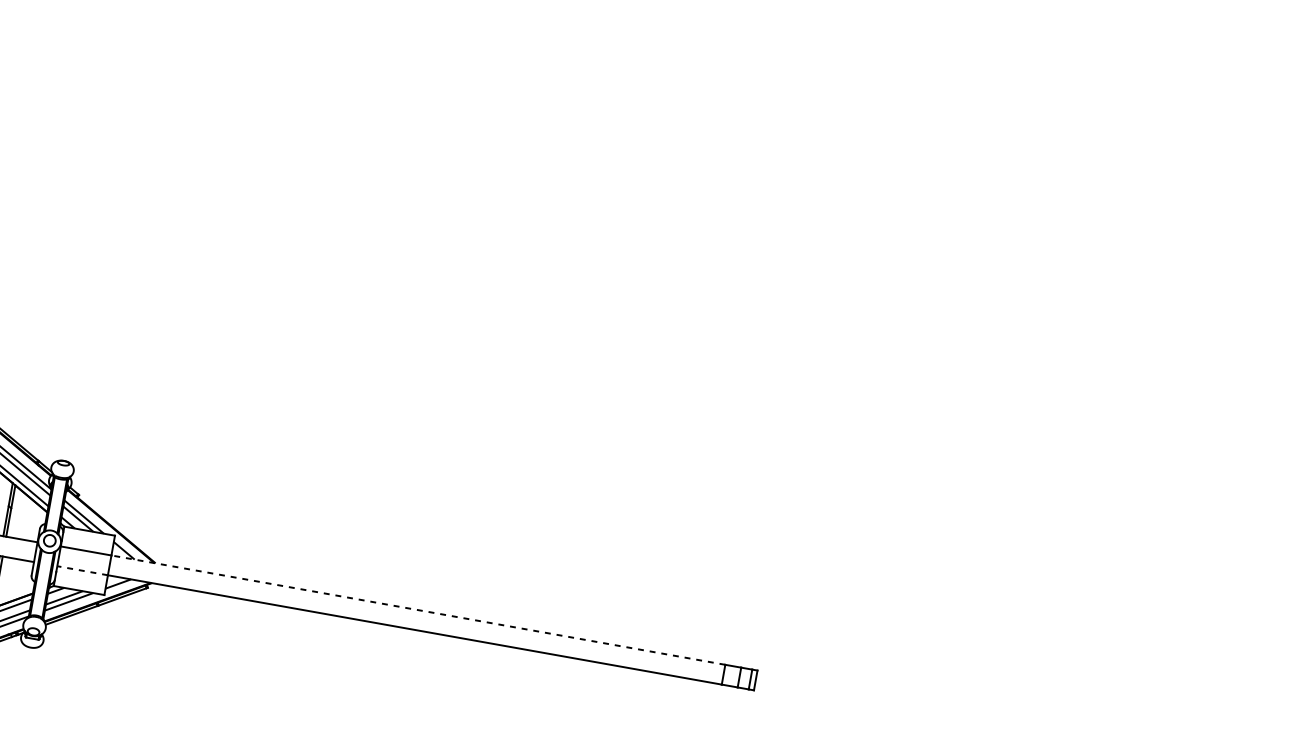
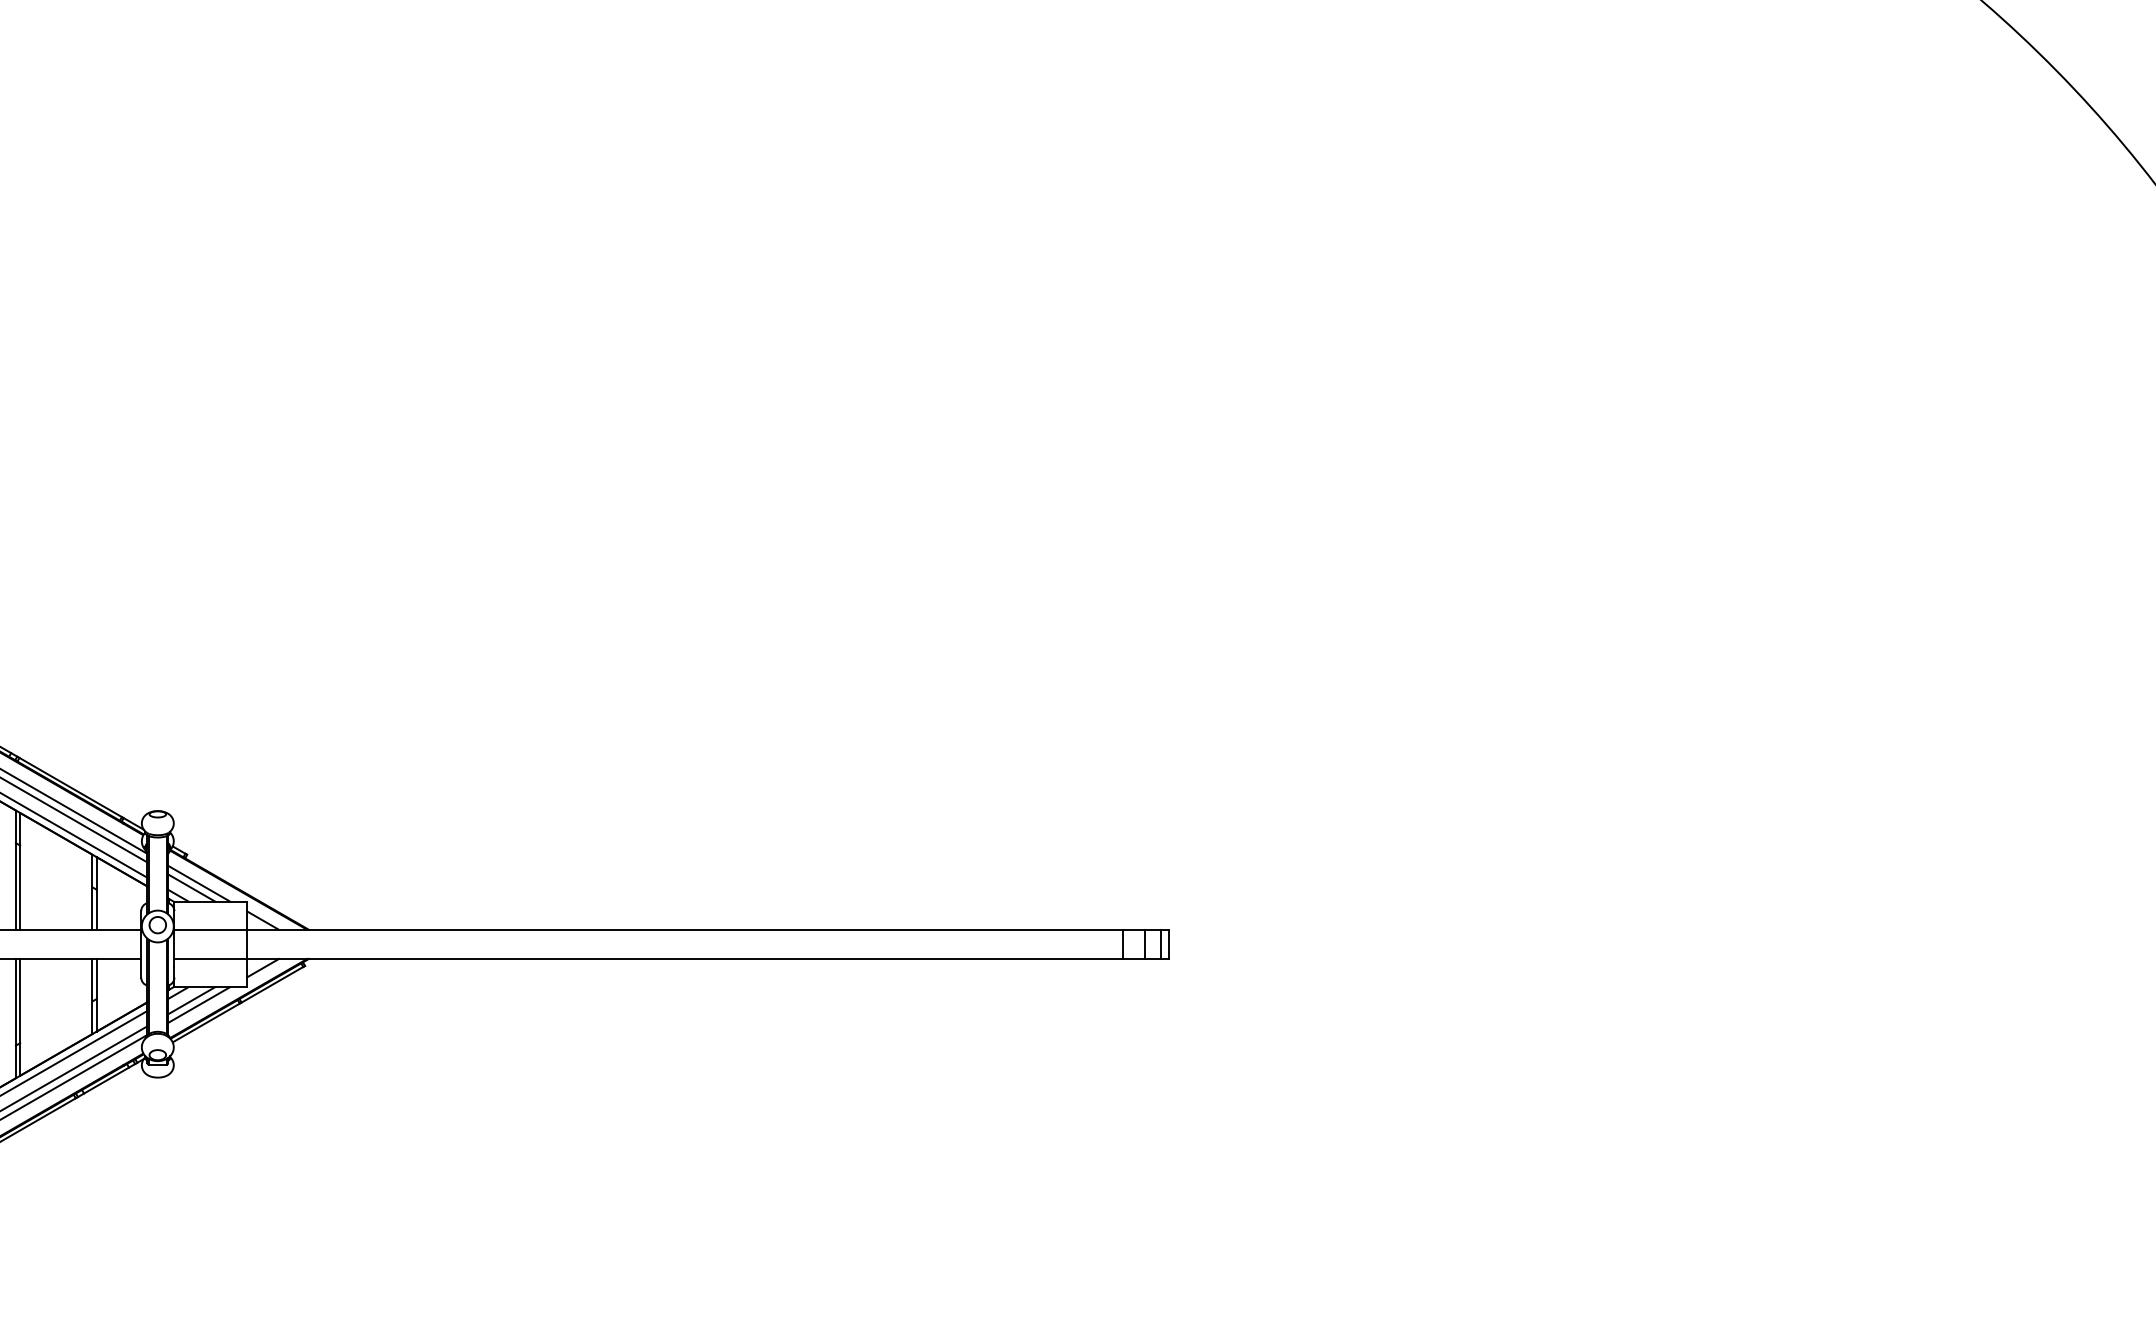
line: (82, 570) -> (210, 958), dashed -> solid
line: (418, 610) -> (684, 930), dashed -> solid

